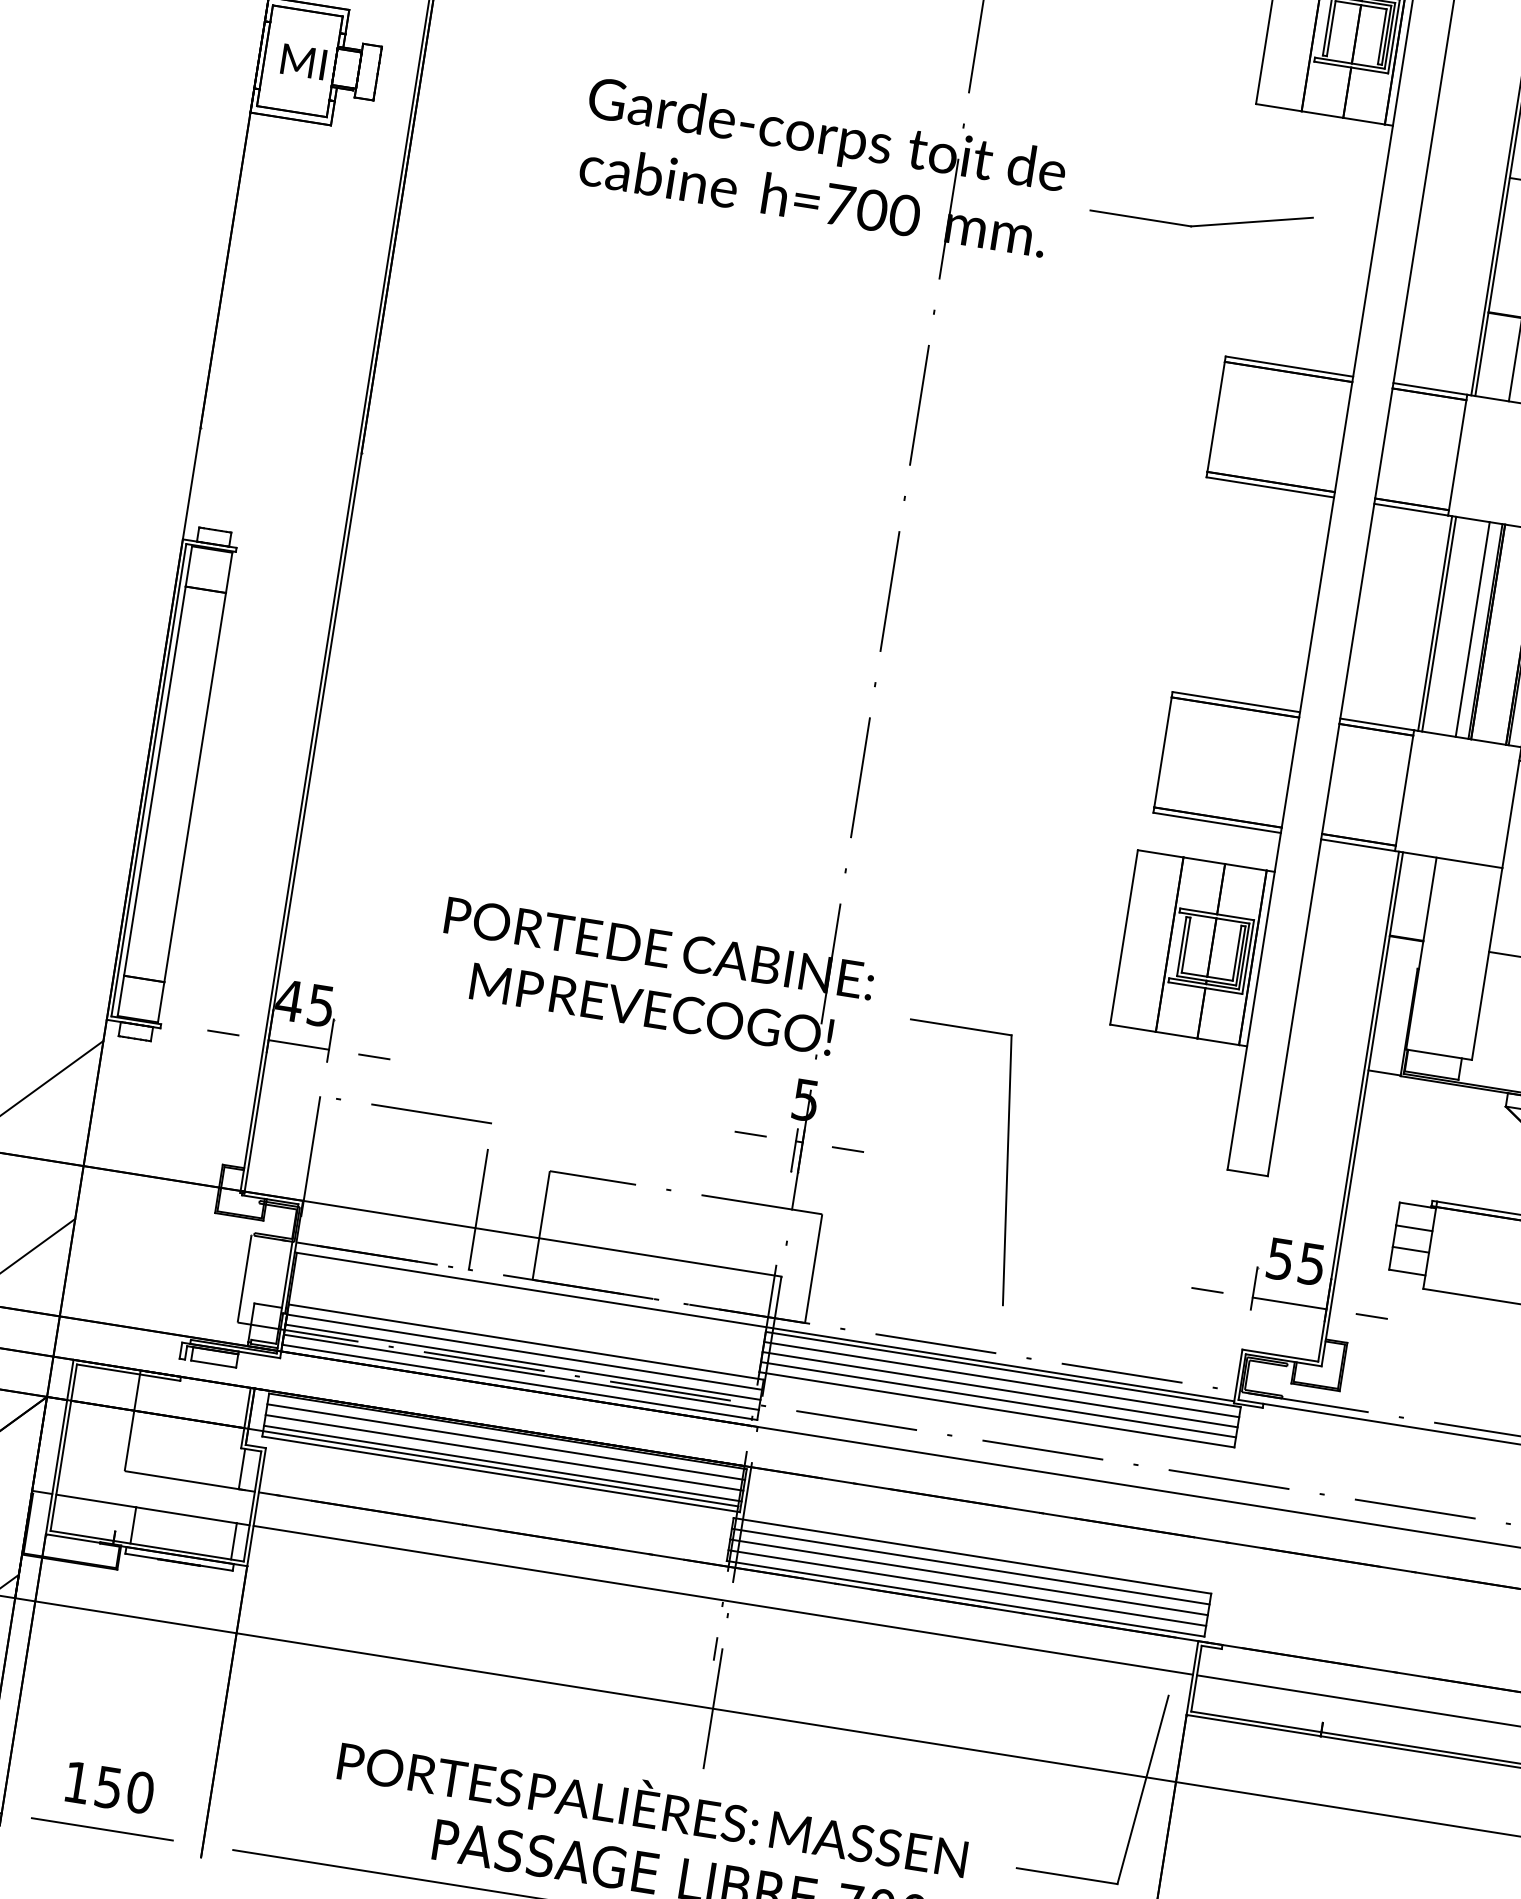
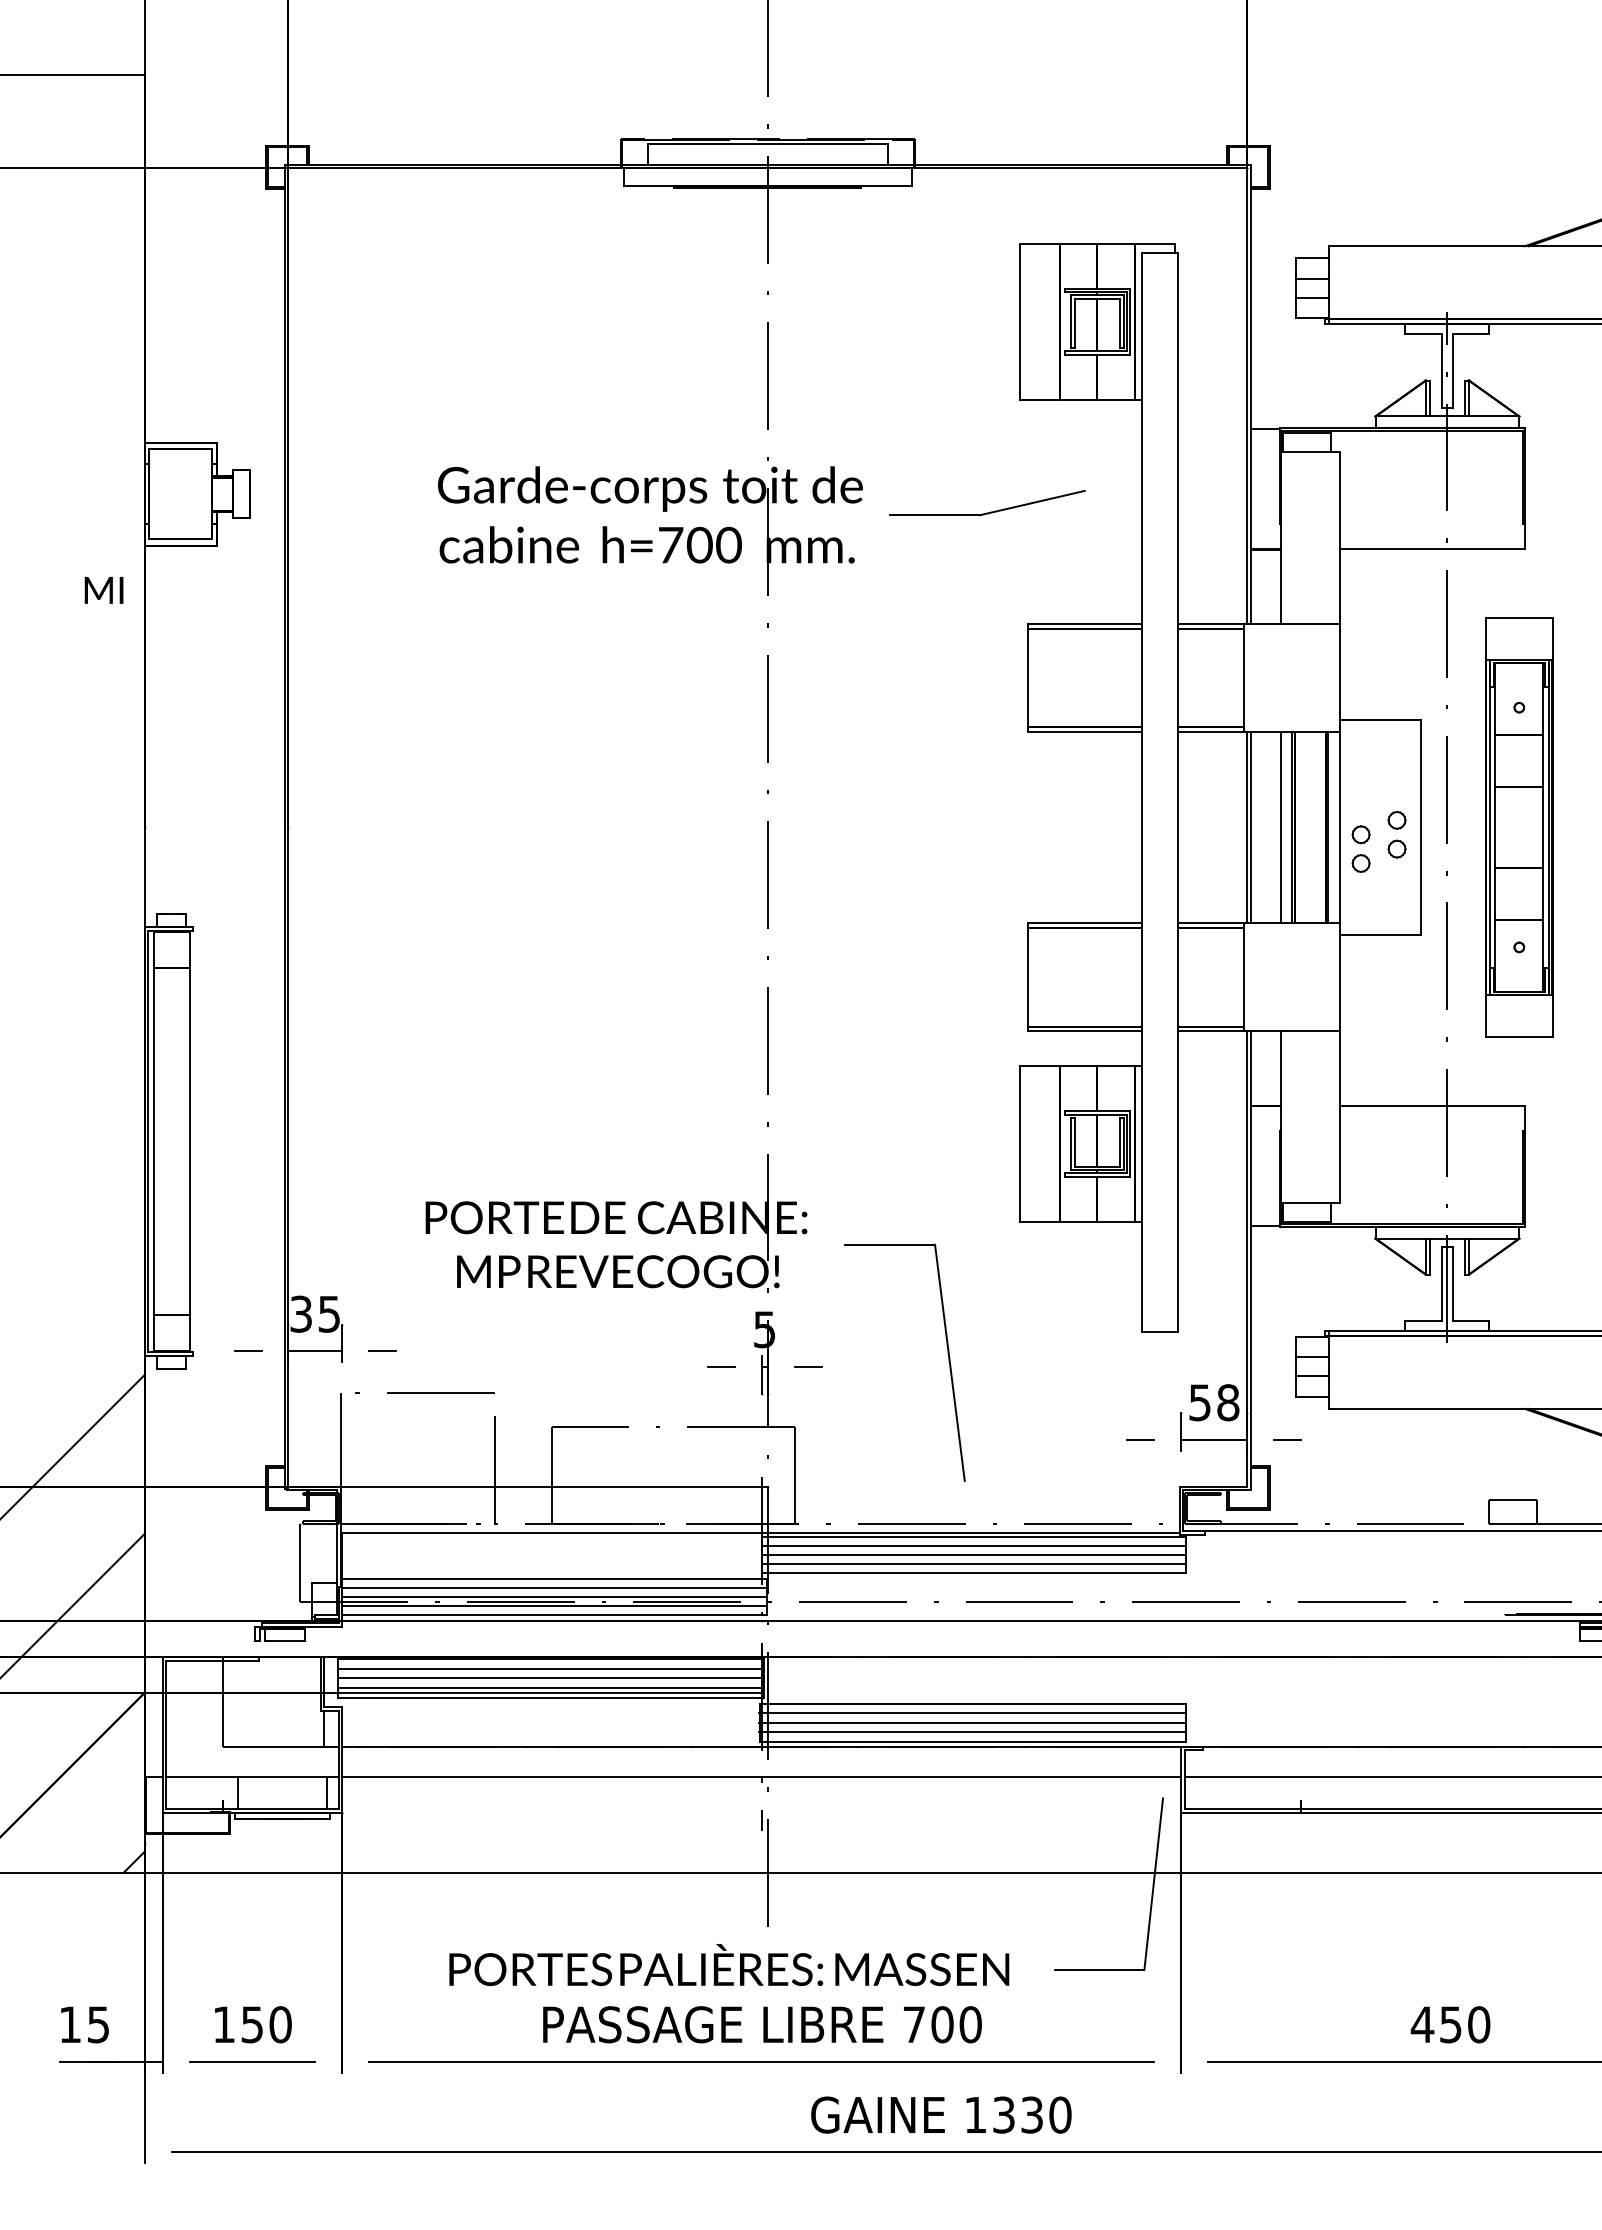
text: (303, 61) -> (103, 590), moved
text: (288, 999) -> (300, 1313), 45 -> 35
text: (1312, 1263) -> (1228, 1402), 55 -> 58

